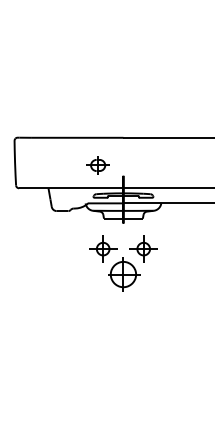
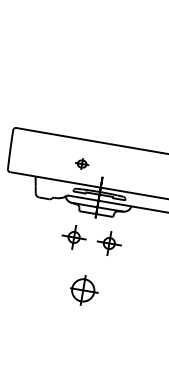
part: (97, 165) -> (81, 163), size x0.7
part: (124, 274) -> (84, 290), moved

